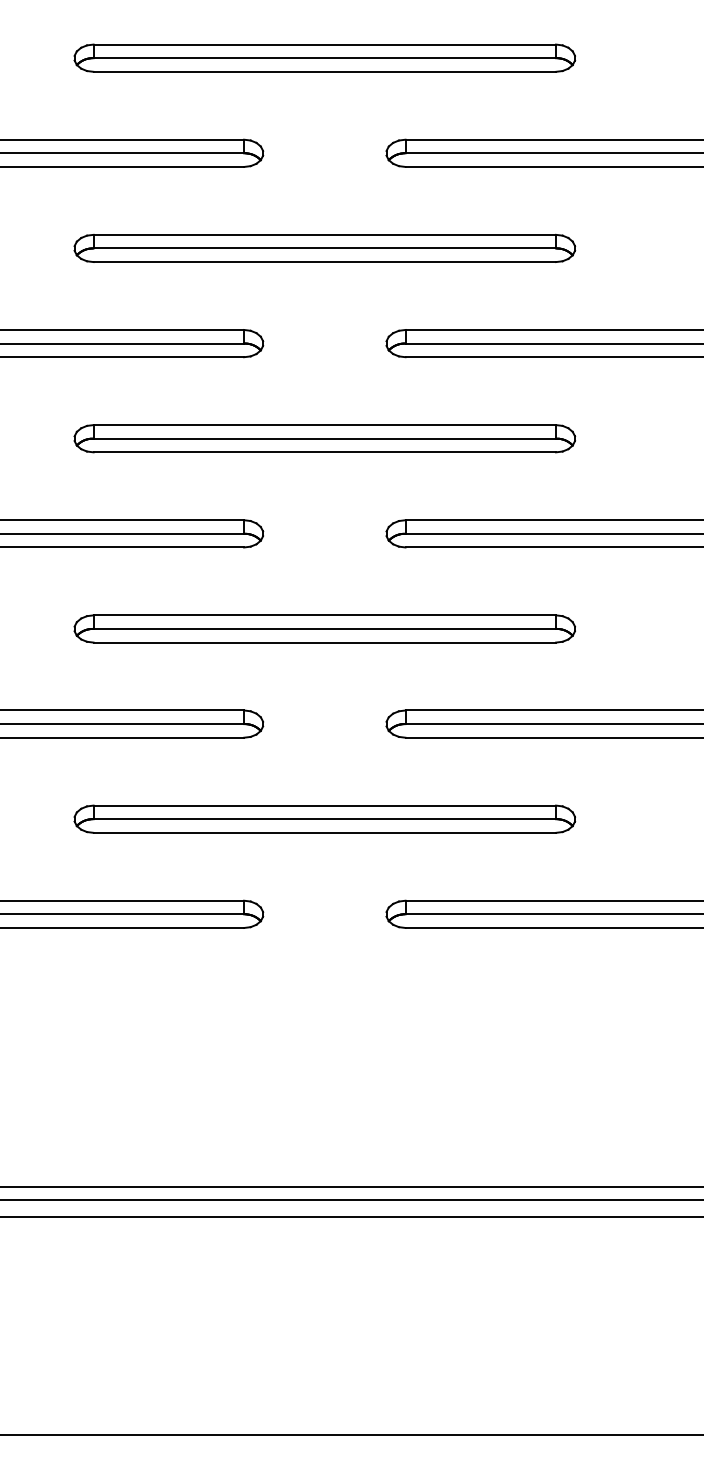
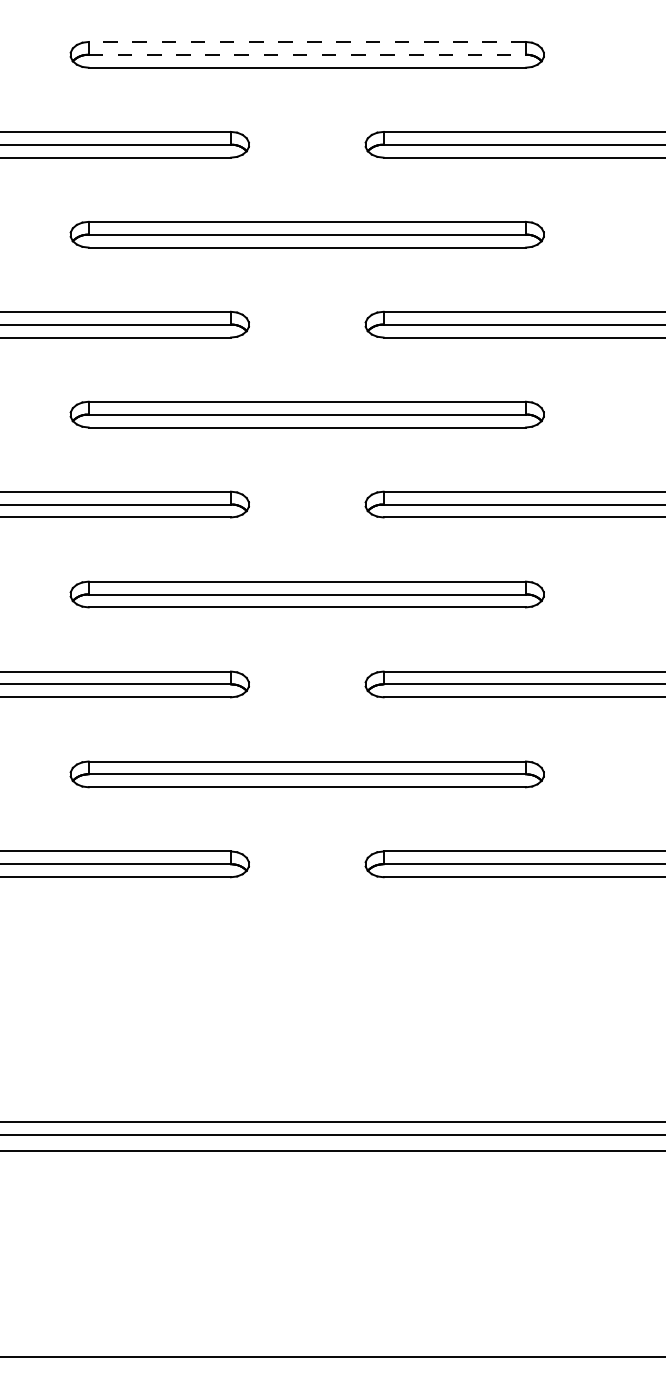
line: (325, 44) -> (307, 41), solid -> dashed
line: (325, 57) -> (307, 54), solid -> dashed

